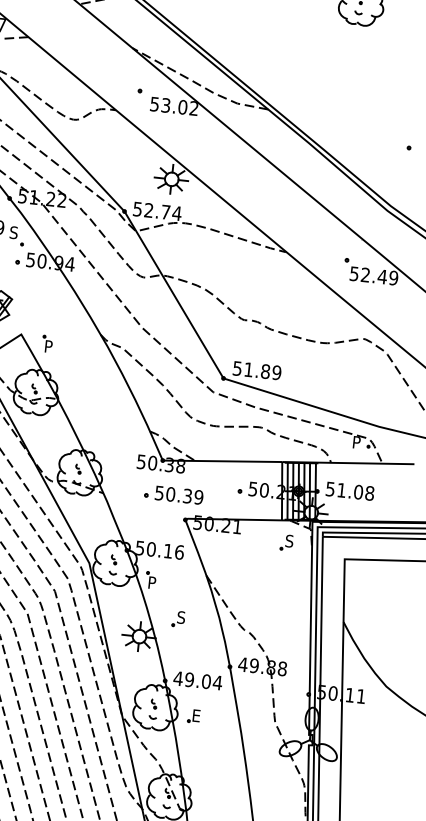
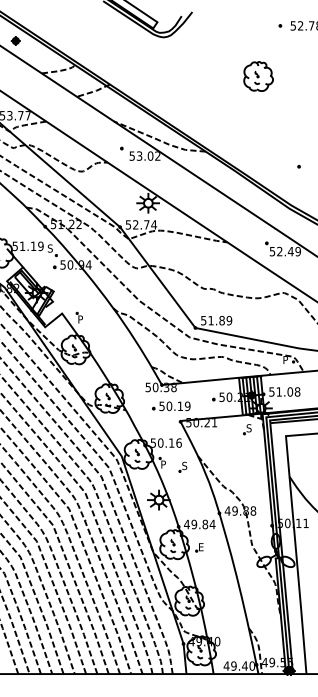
text: (187, 496) -> (180, 406), 50.39 -> 50.19
part: (177, 618) -> (182, 466), moved
text: (206, 681) -> (205, 524), 49.04 -> 49.84

